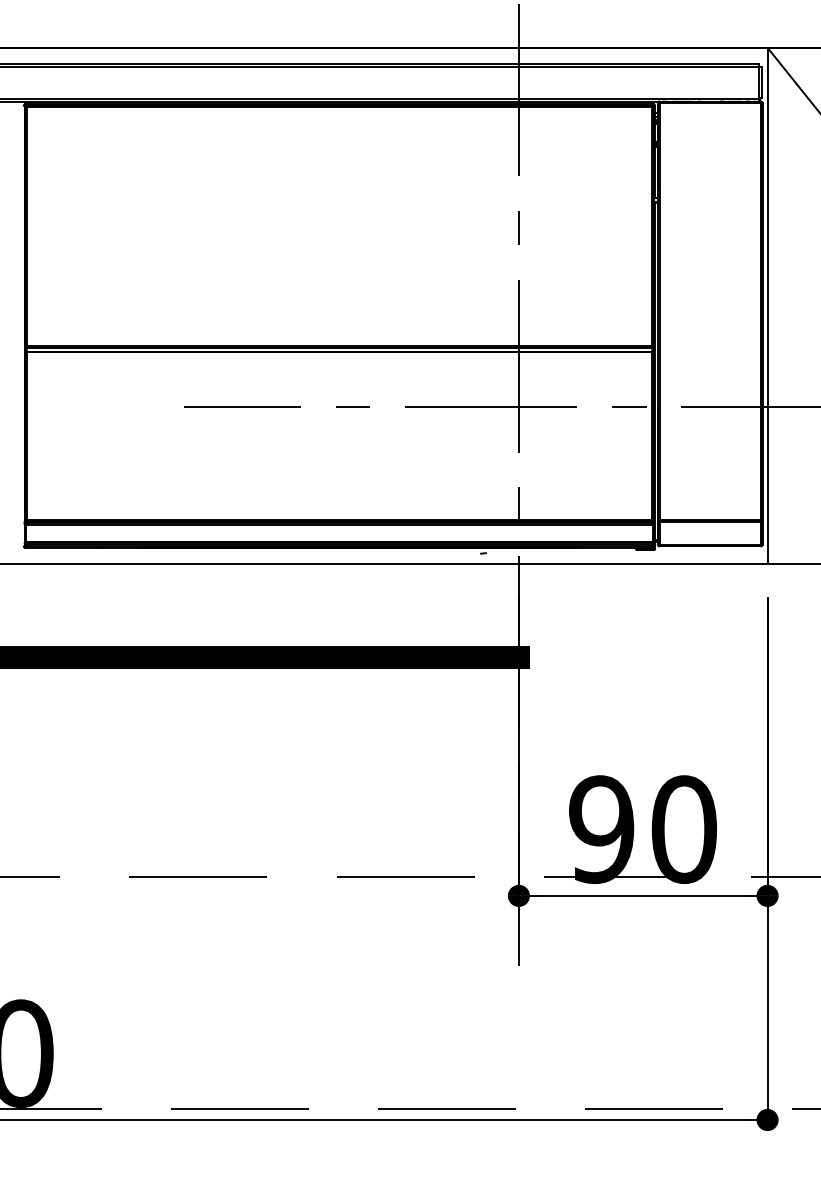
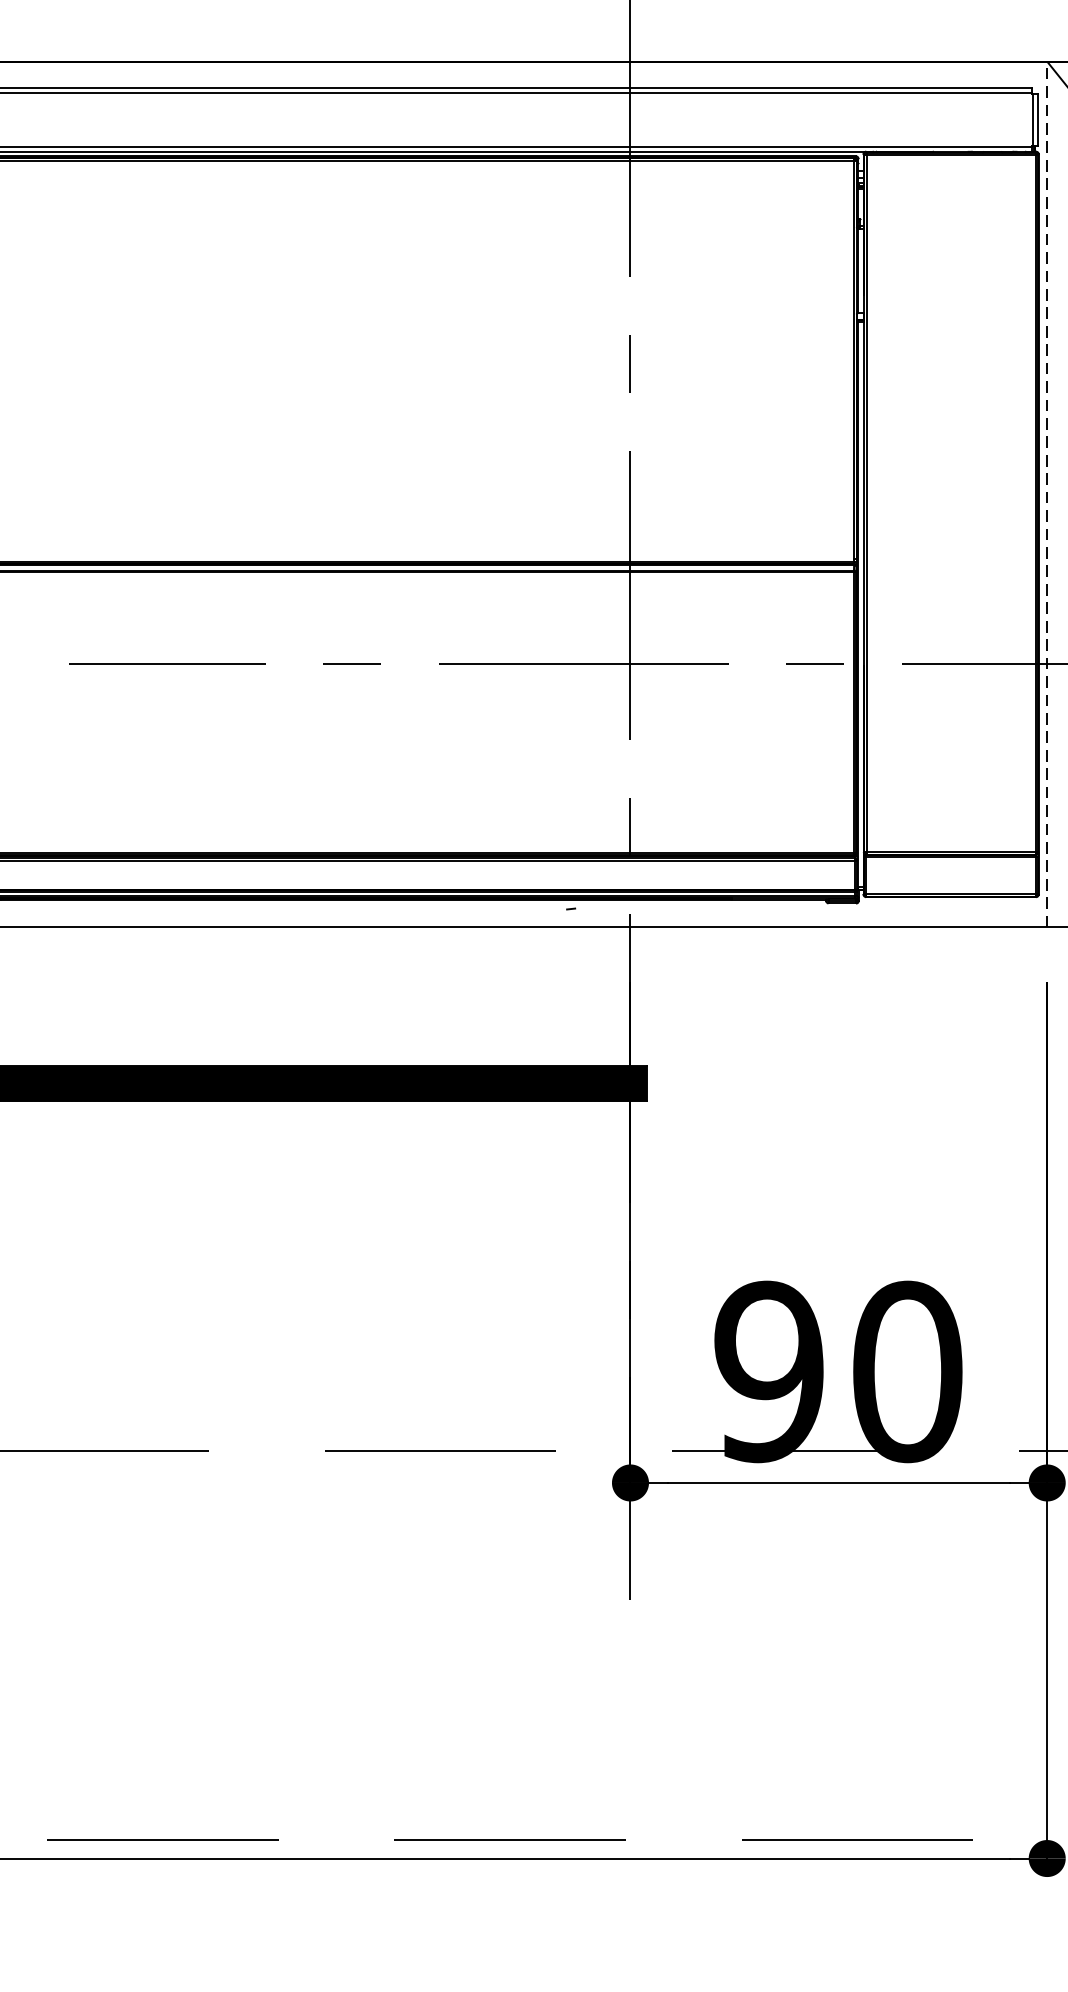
line: (767, 305) -> (1047, 493), solid -> dashed

